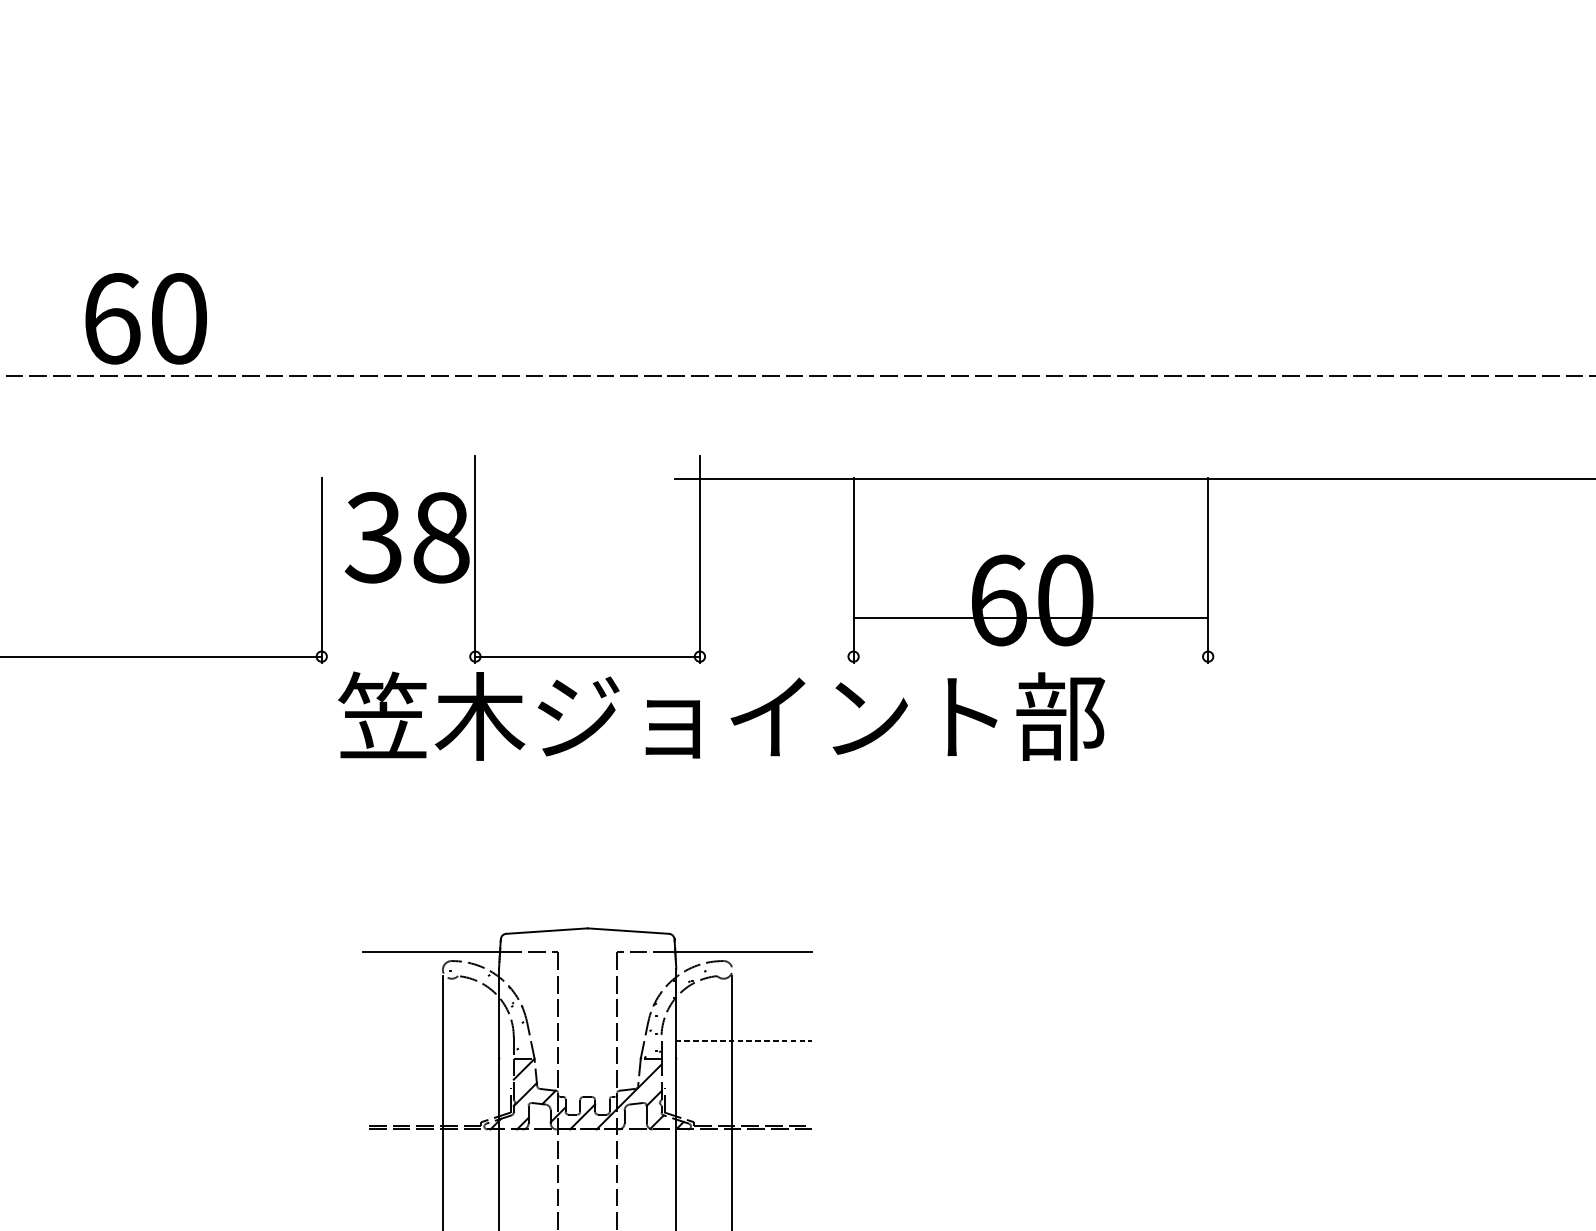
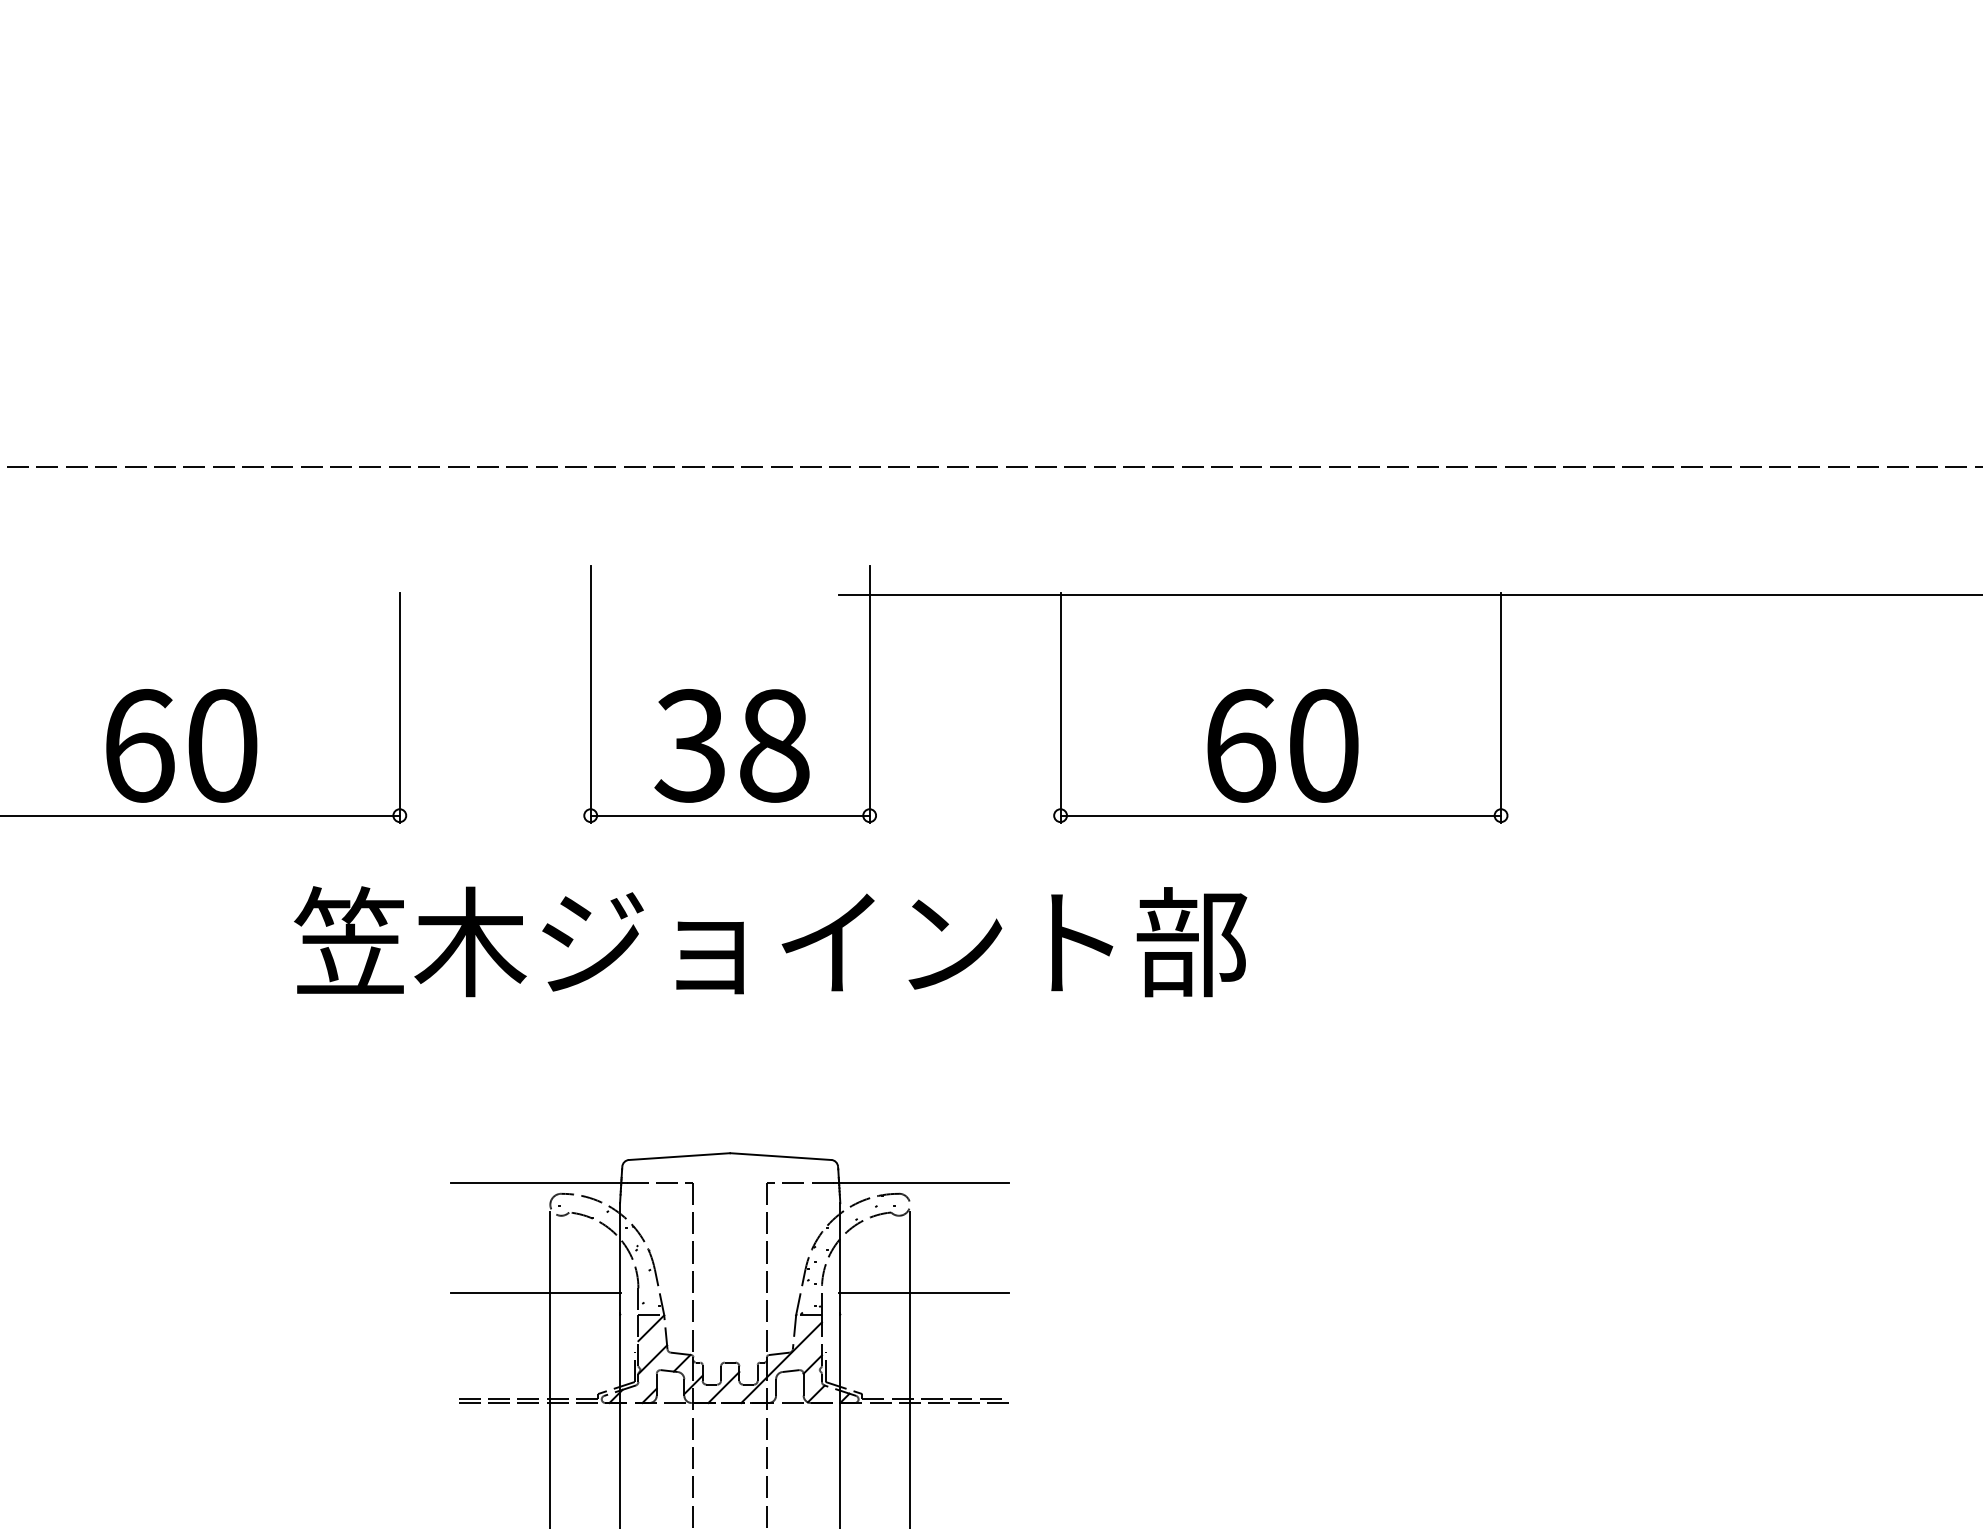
text: (146, 318) -> (181, 745), moved
text: (406, 537) -> (731, 745), moved
line: (1030, 617) -> (1280, 815), moved
text: (721, 716) -> (770, 941), moved
line: (430, 1040) -> (535, 1292), added
line: (744, 1040) -> (924, 1292), dashed -> solid

